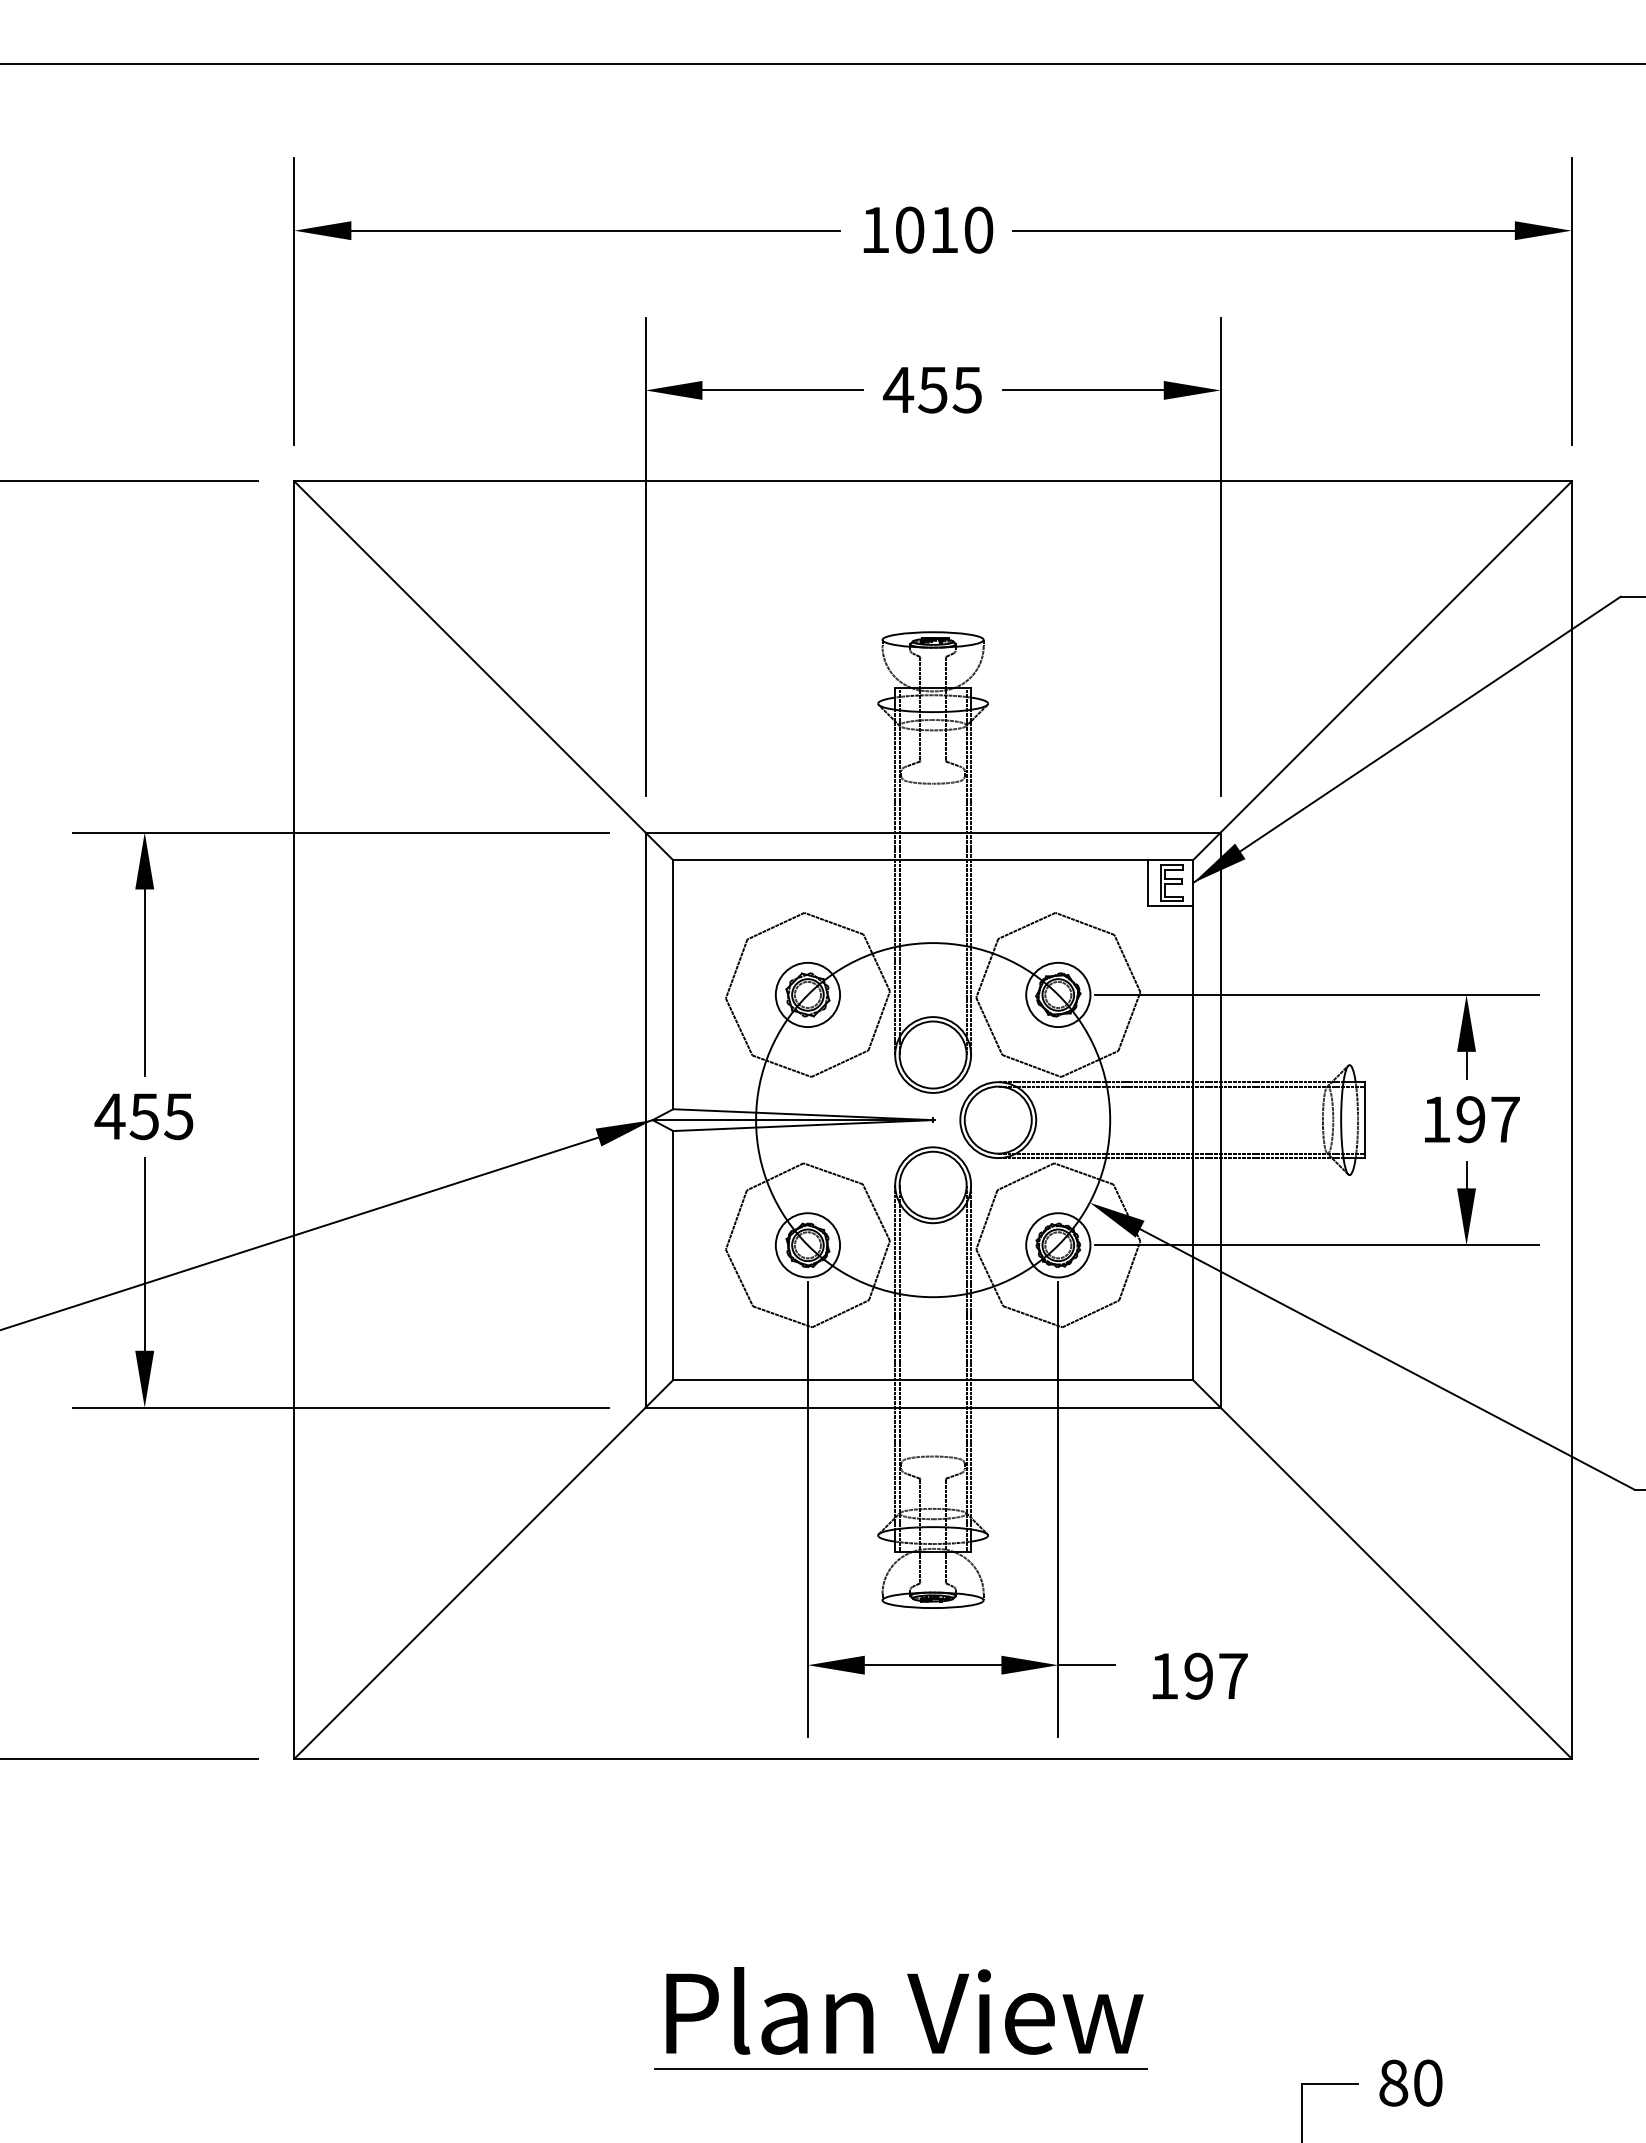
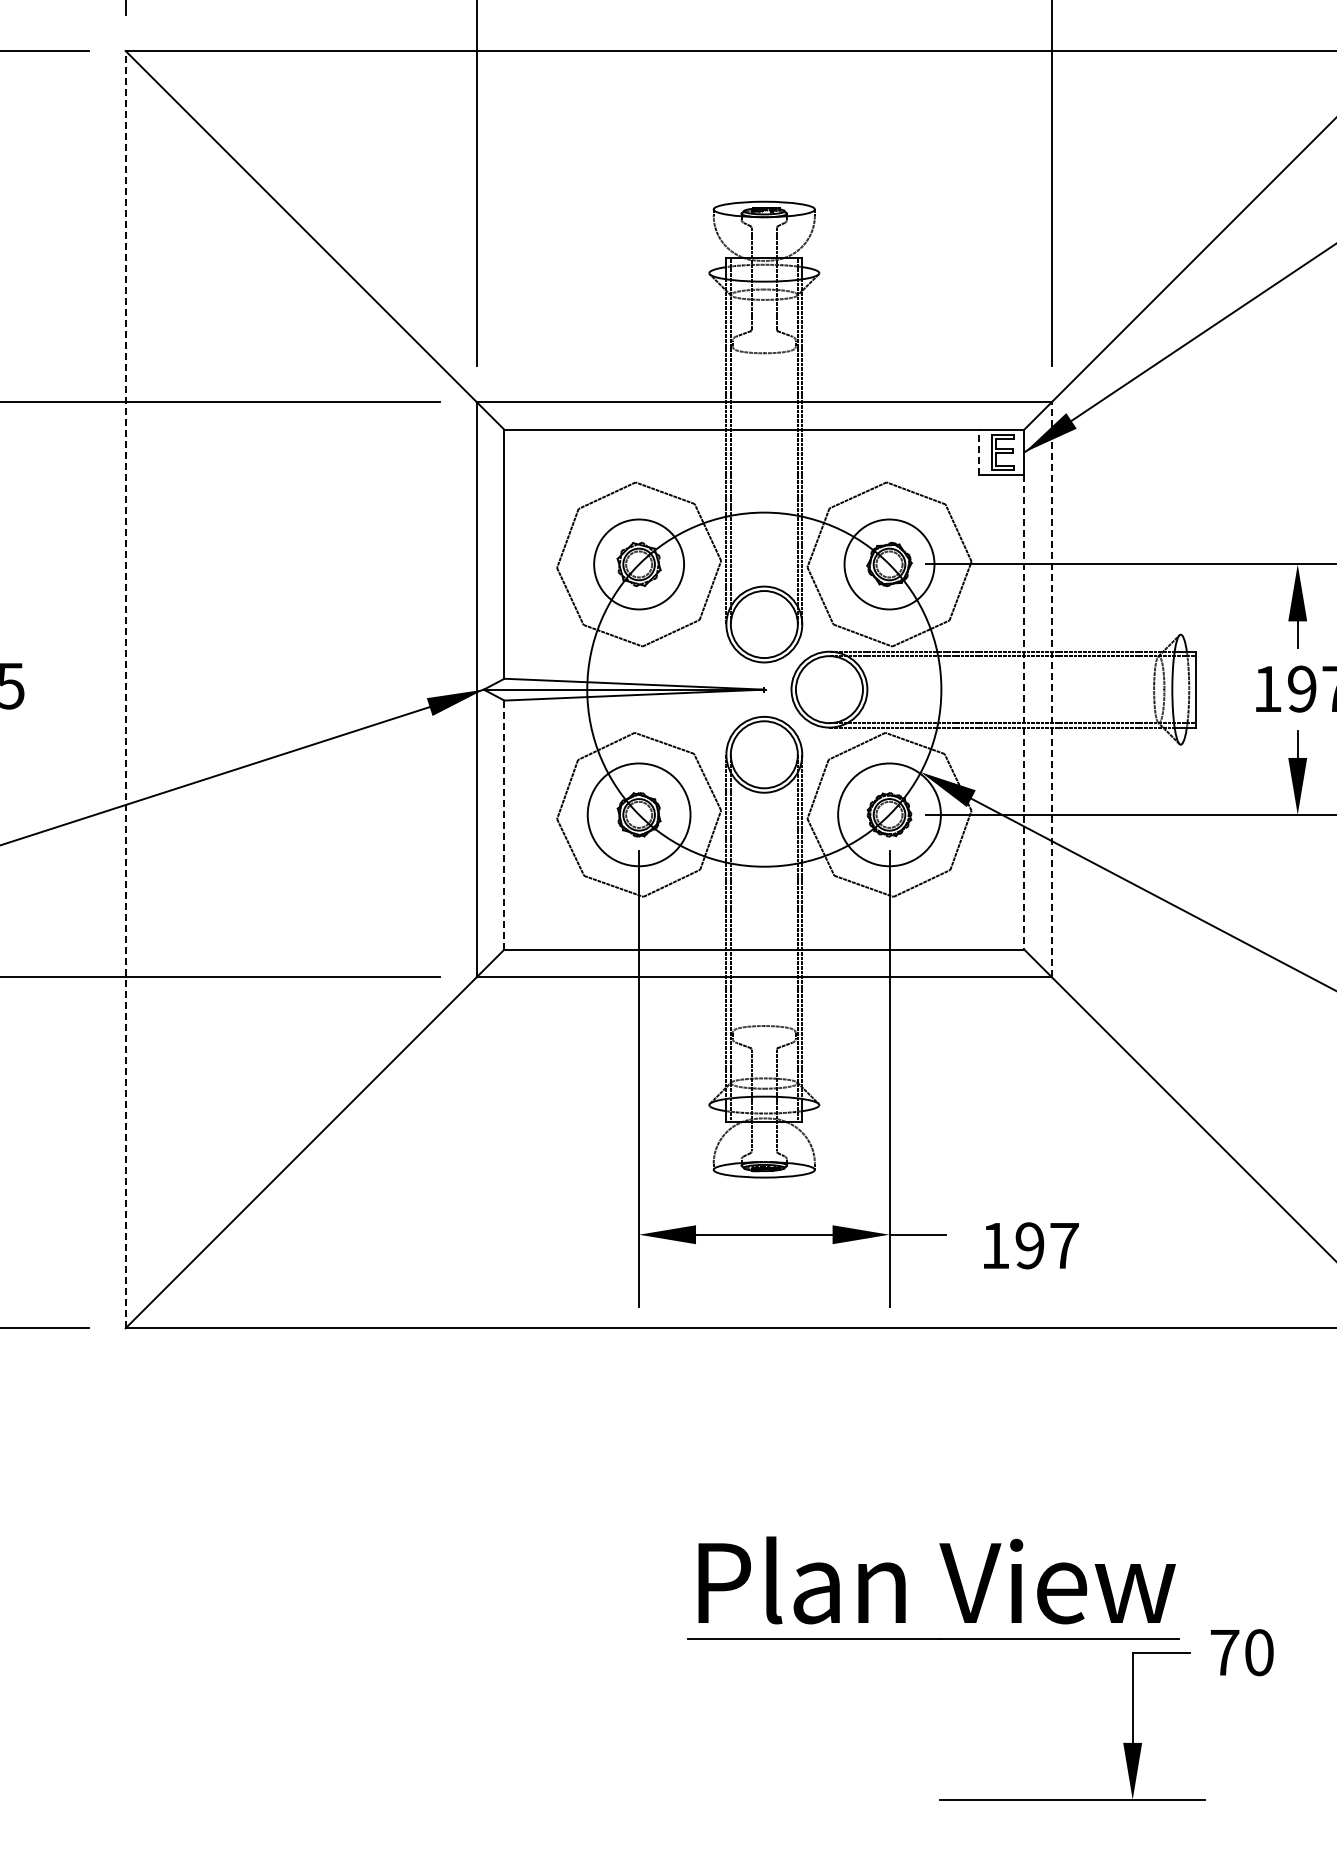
line: (1147, 883) -> (978, 453), solid -> dashed
circle: (807, 994) -> (638, 564), size x1.4
circle: (1058, 994) -> (889, 564), size x1.4
line: (294, 1120) -> (125, 690), solid -> dashed
line: (1220, 1120) -> (1051, 690), solid -> dashed
line: (1193, 1143) -> (1024, 713), solid -> dashed
circle: (807, 1245) -> (638, 815), size x1.6
circle: (1058, 1245) -> (889, 815), size x1.6
line: (673, 1255) -> (504, 825), solid -> dashed
part: (919, 2013) -> (951, 1583), moved
text: (1393, 2082) -> (1224, 1652), 80 -> 70

